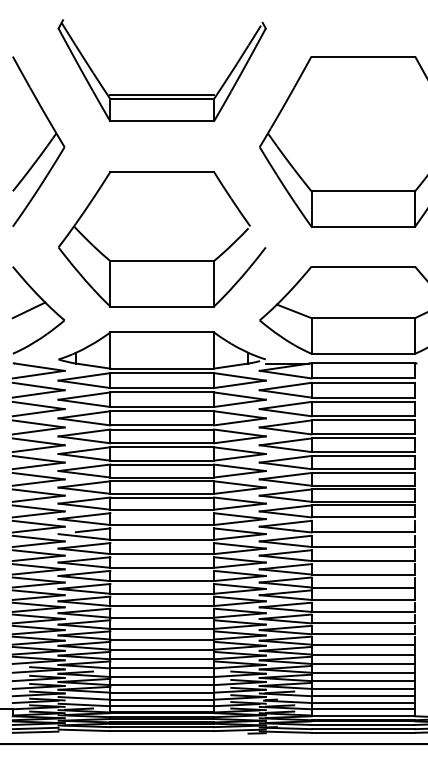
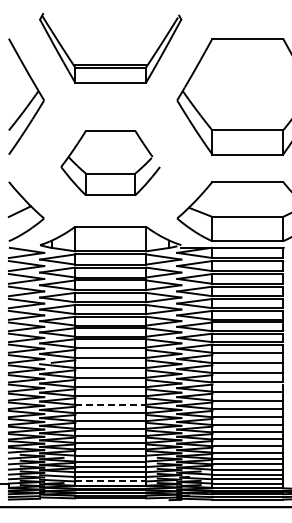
part: (161, 238) -> (110, 162), size x0.7
line: (163, 593) -> (111, 404), solid -> dashed
line: (163, 706) -> (111, 481), solid -> dashed

